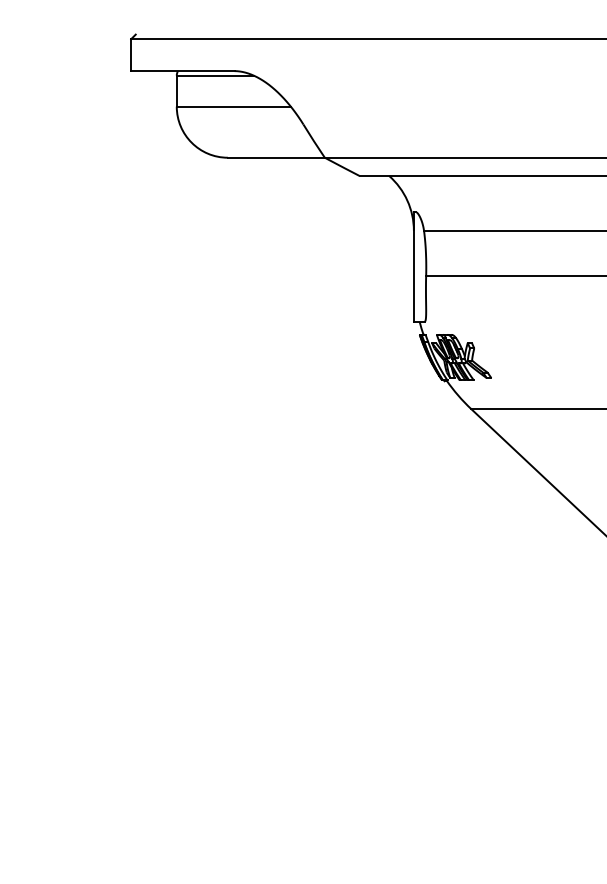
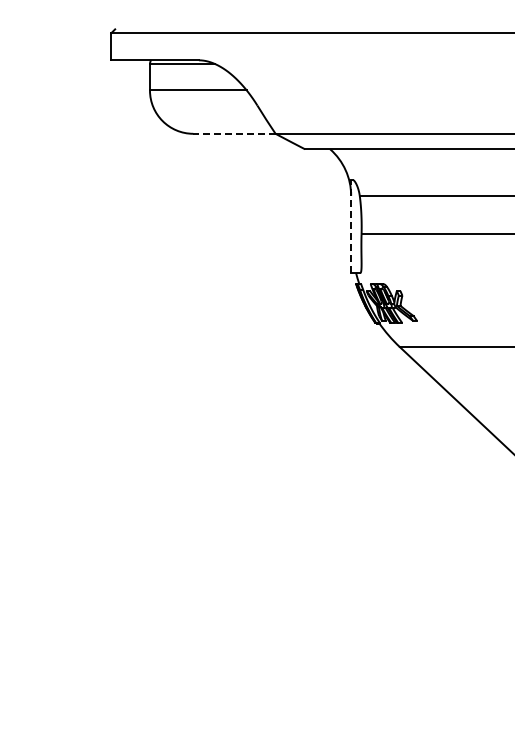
line: (275, 157) -> (233, 133), solid -> dashed
line: (414, 266) -> (351, 226), solid -> dashed

